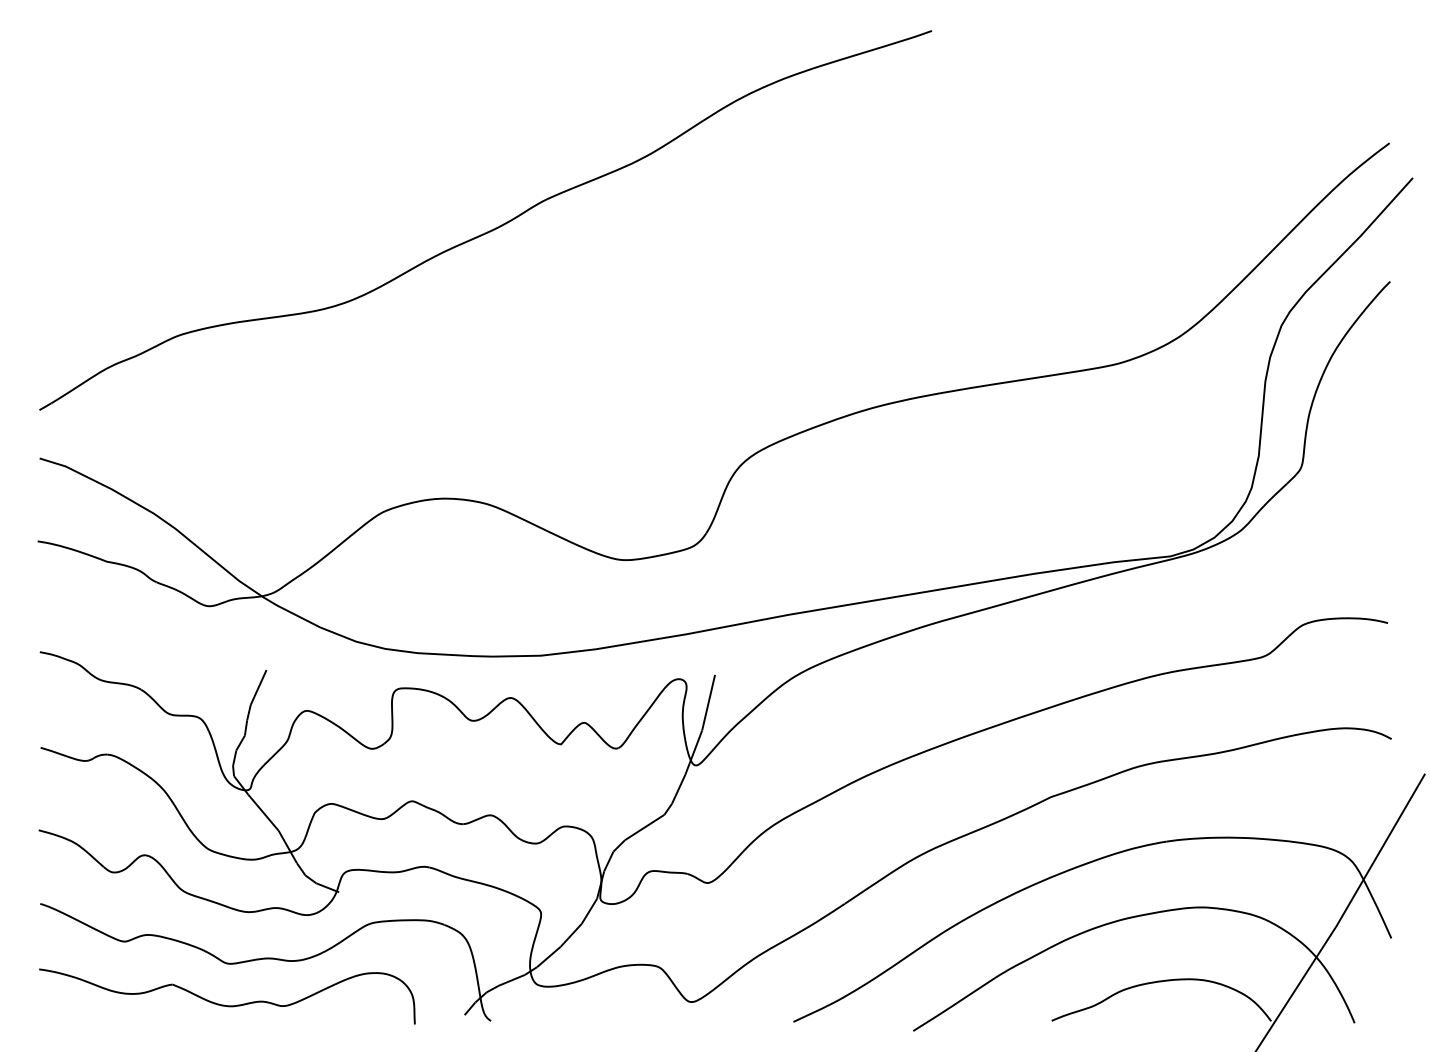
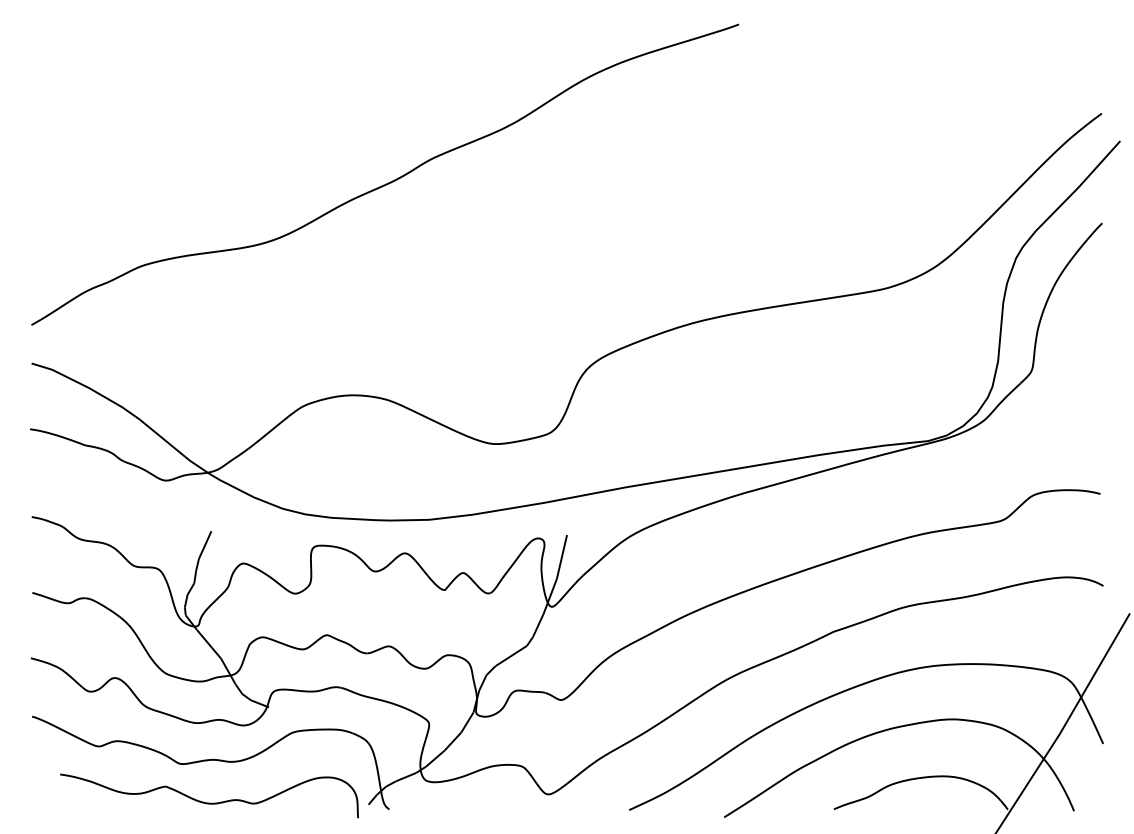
part: (227, 1004) -> (209, 802), moved

